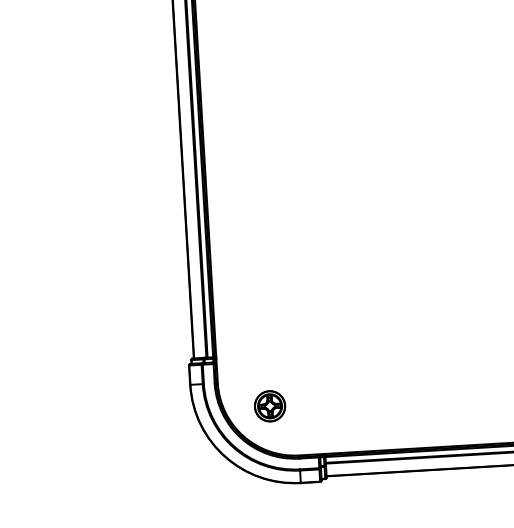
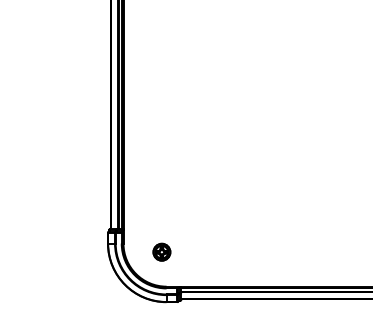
part: (269, 405) -> (161, 251), moved

